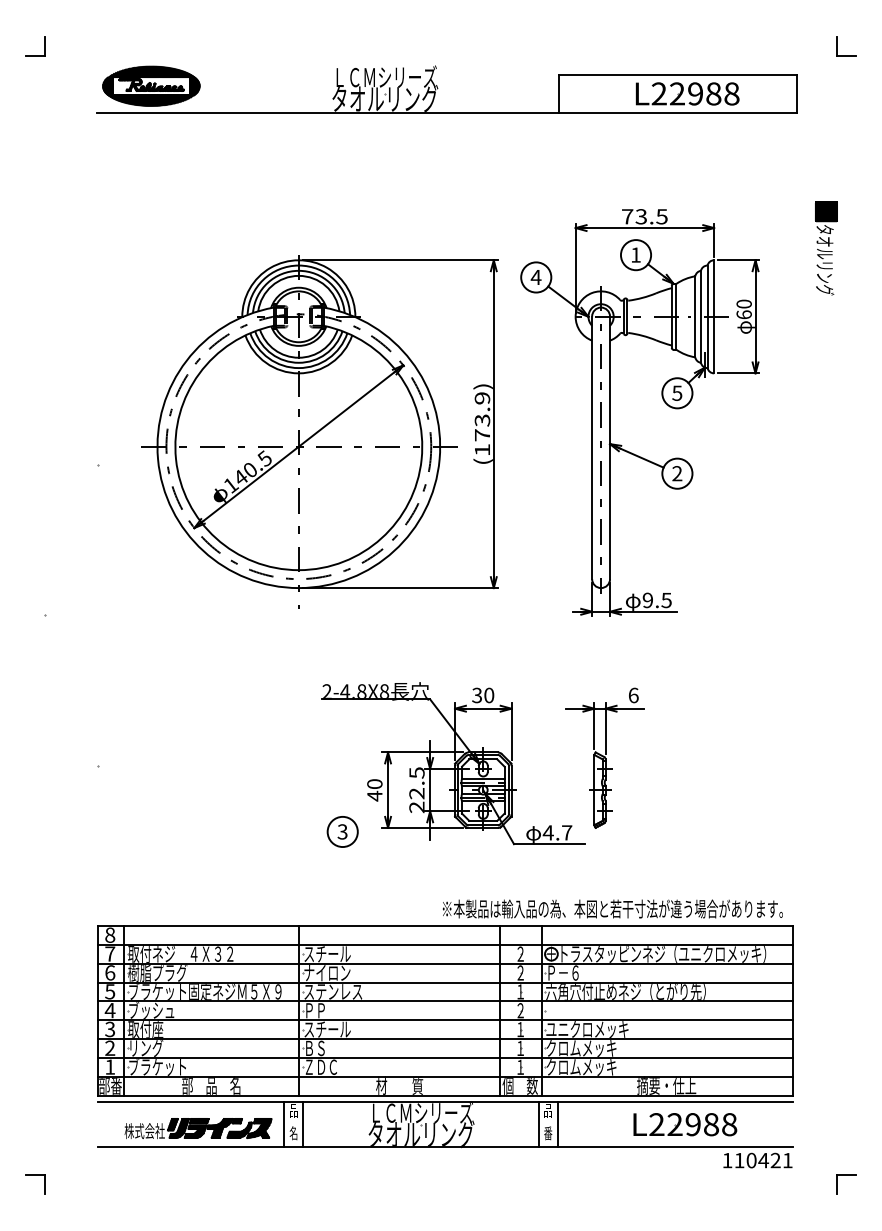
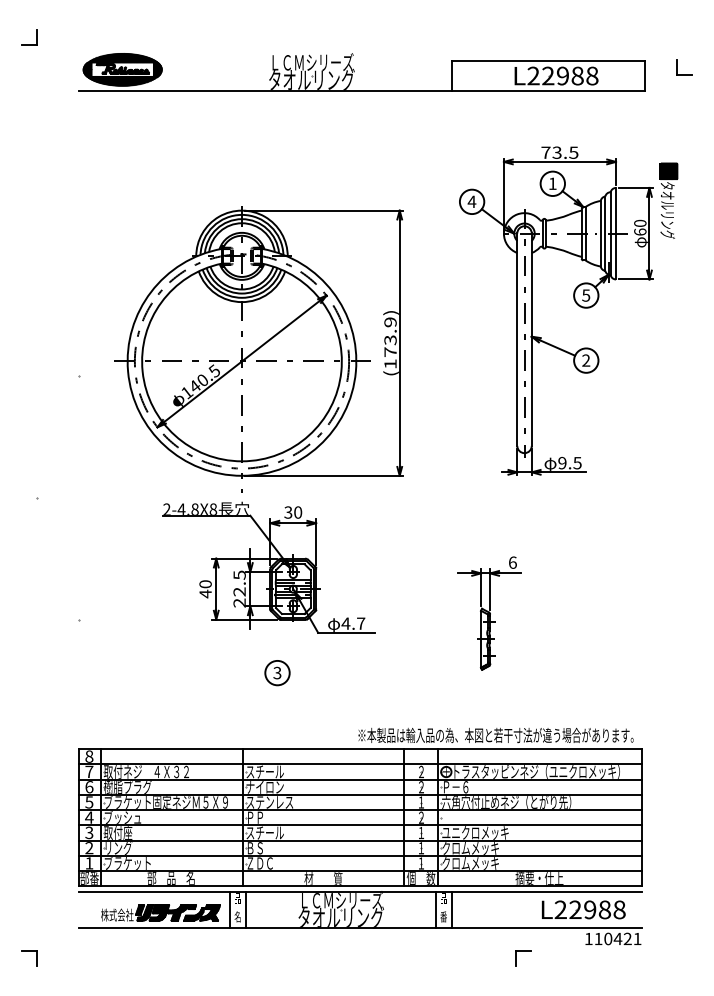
part: (837, 46) -> (677, 67), moved
part: (663, 401) -> (575, 302), moved
part: (453, 763) -> (269, 567), moved
part: (685, 1124) -> (583, 909), moved
part: (846, 1175) -> (524, 951), moved

